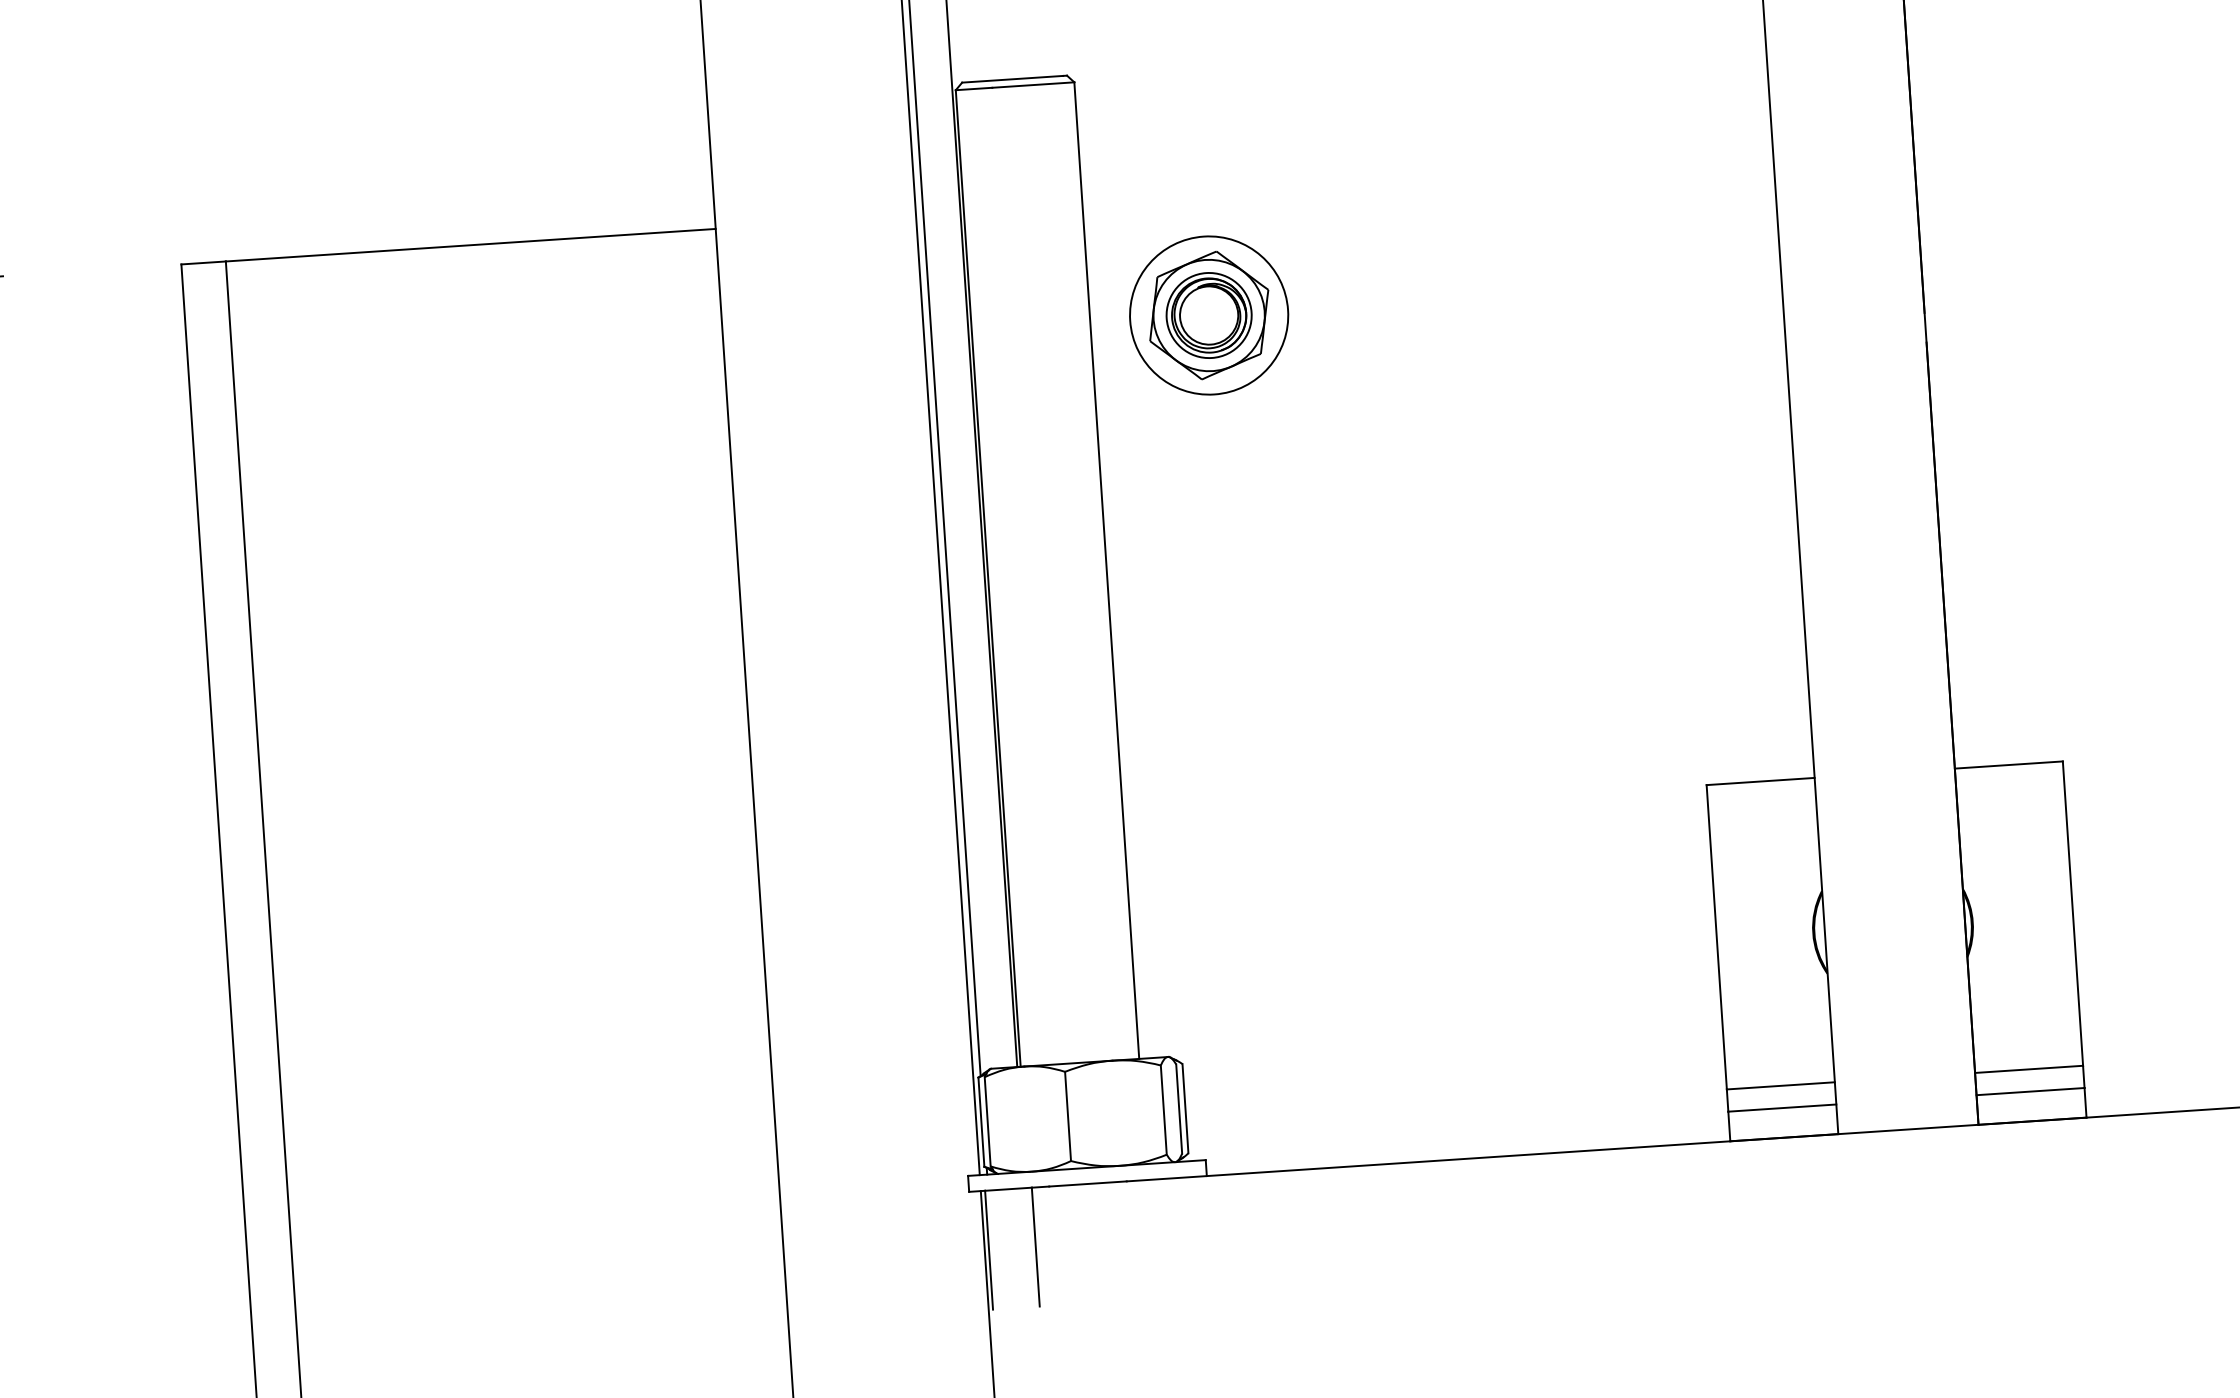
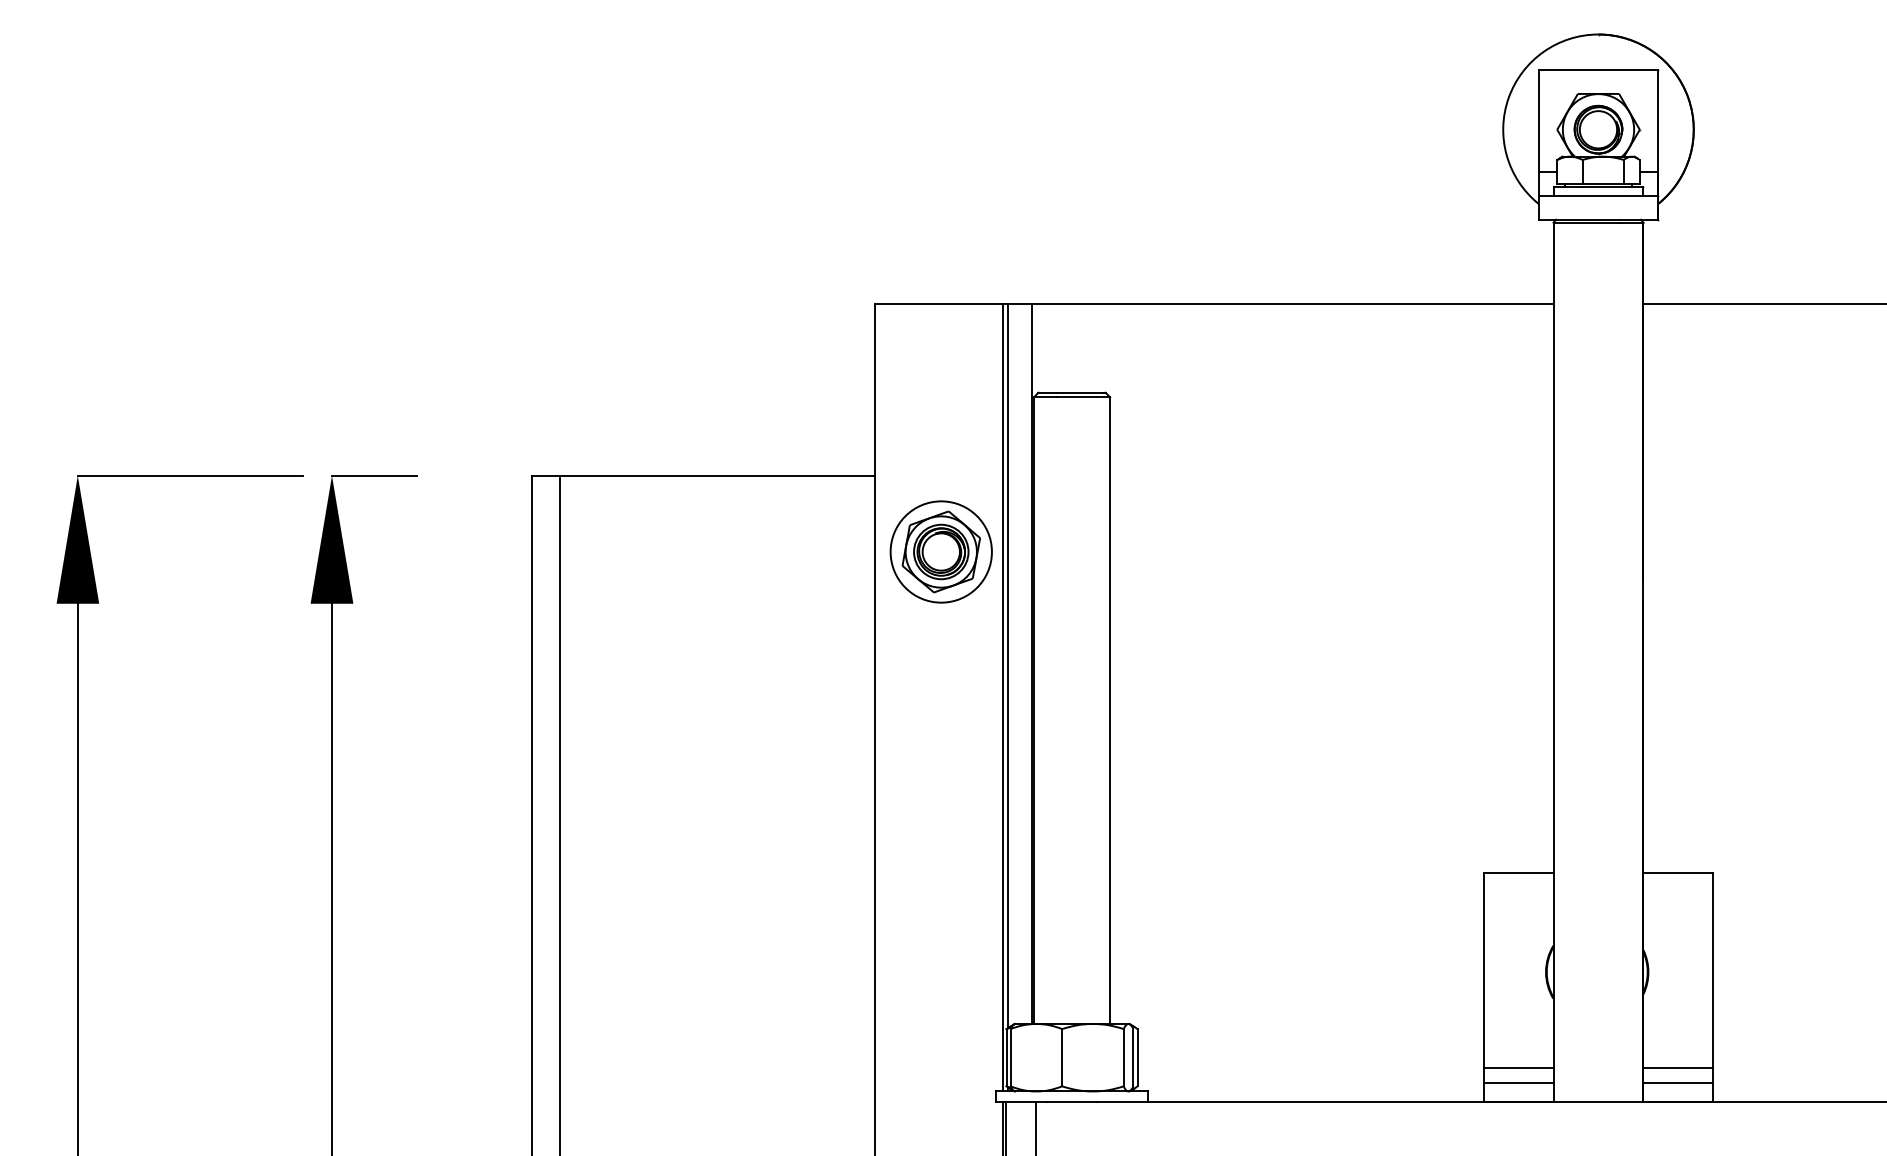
part: (1207, 314) -> (940, 551), moved

